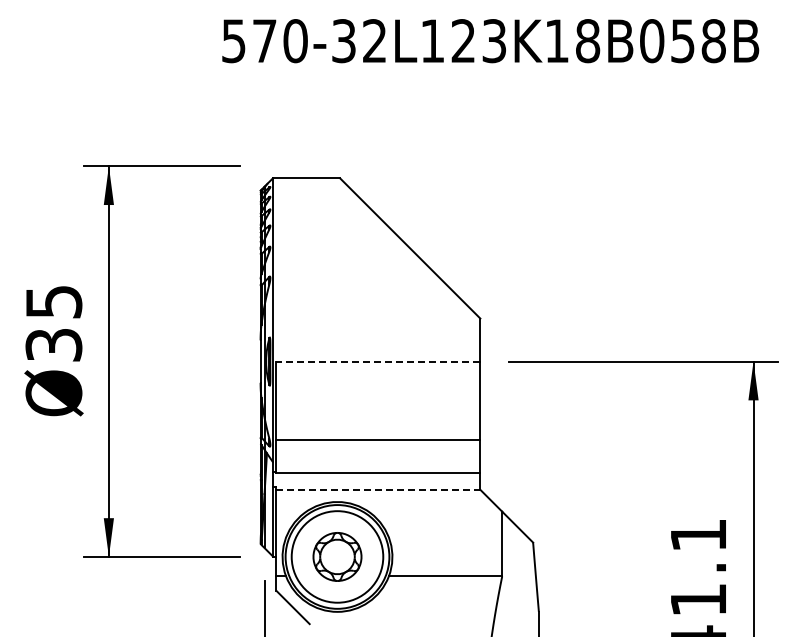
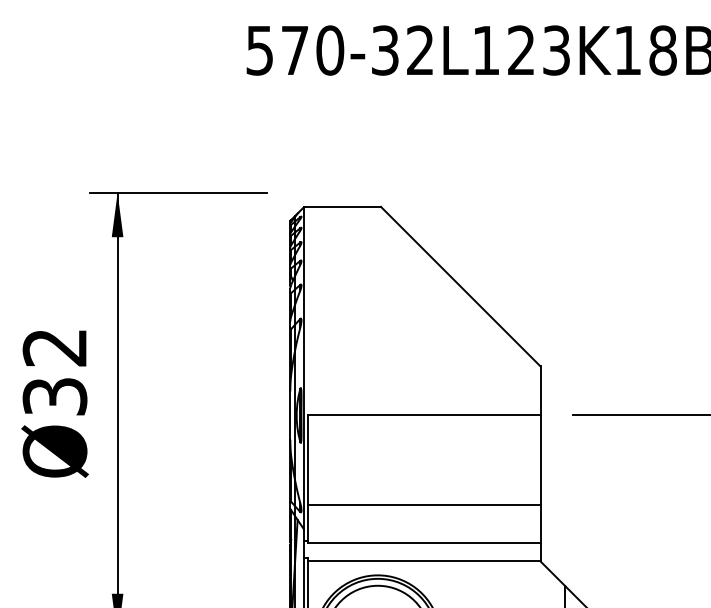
text: (53, 302) -> (54, 348), Ø35 -> Ø32
line: (378, 361) -> (424, 415), dashed -> solid
line: (378, 489) -> (424, 561), dashed -> solid

